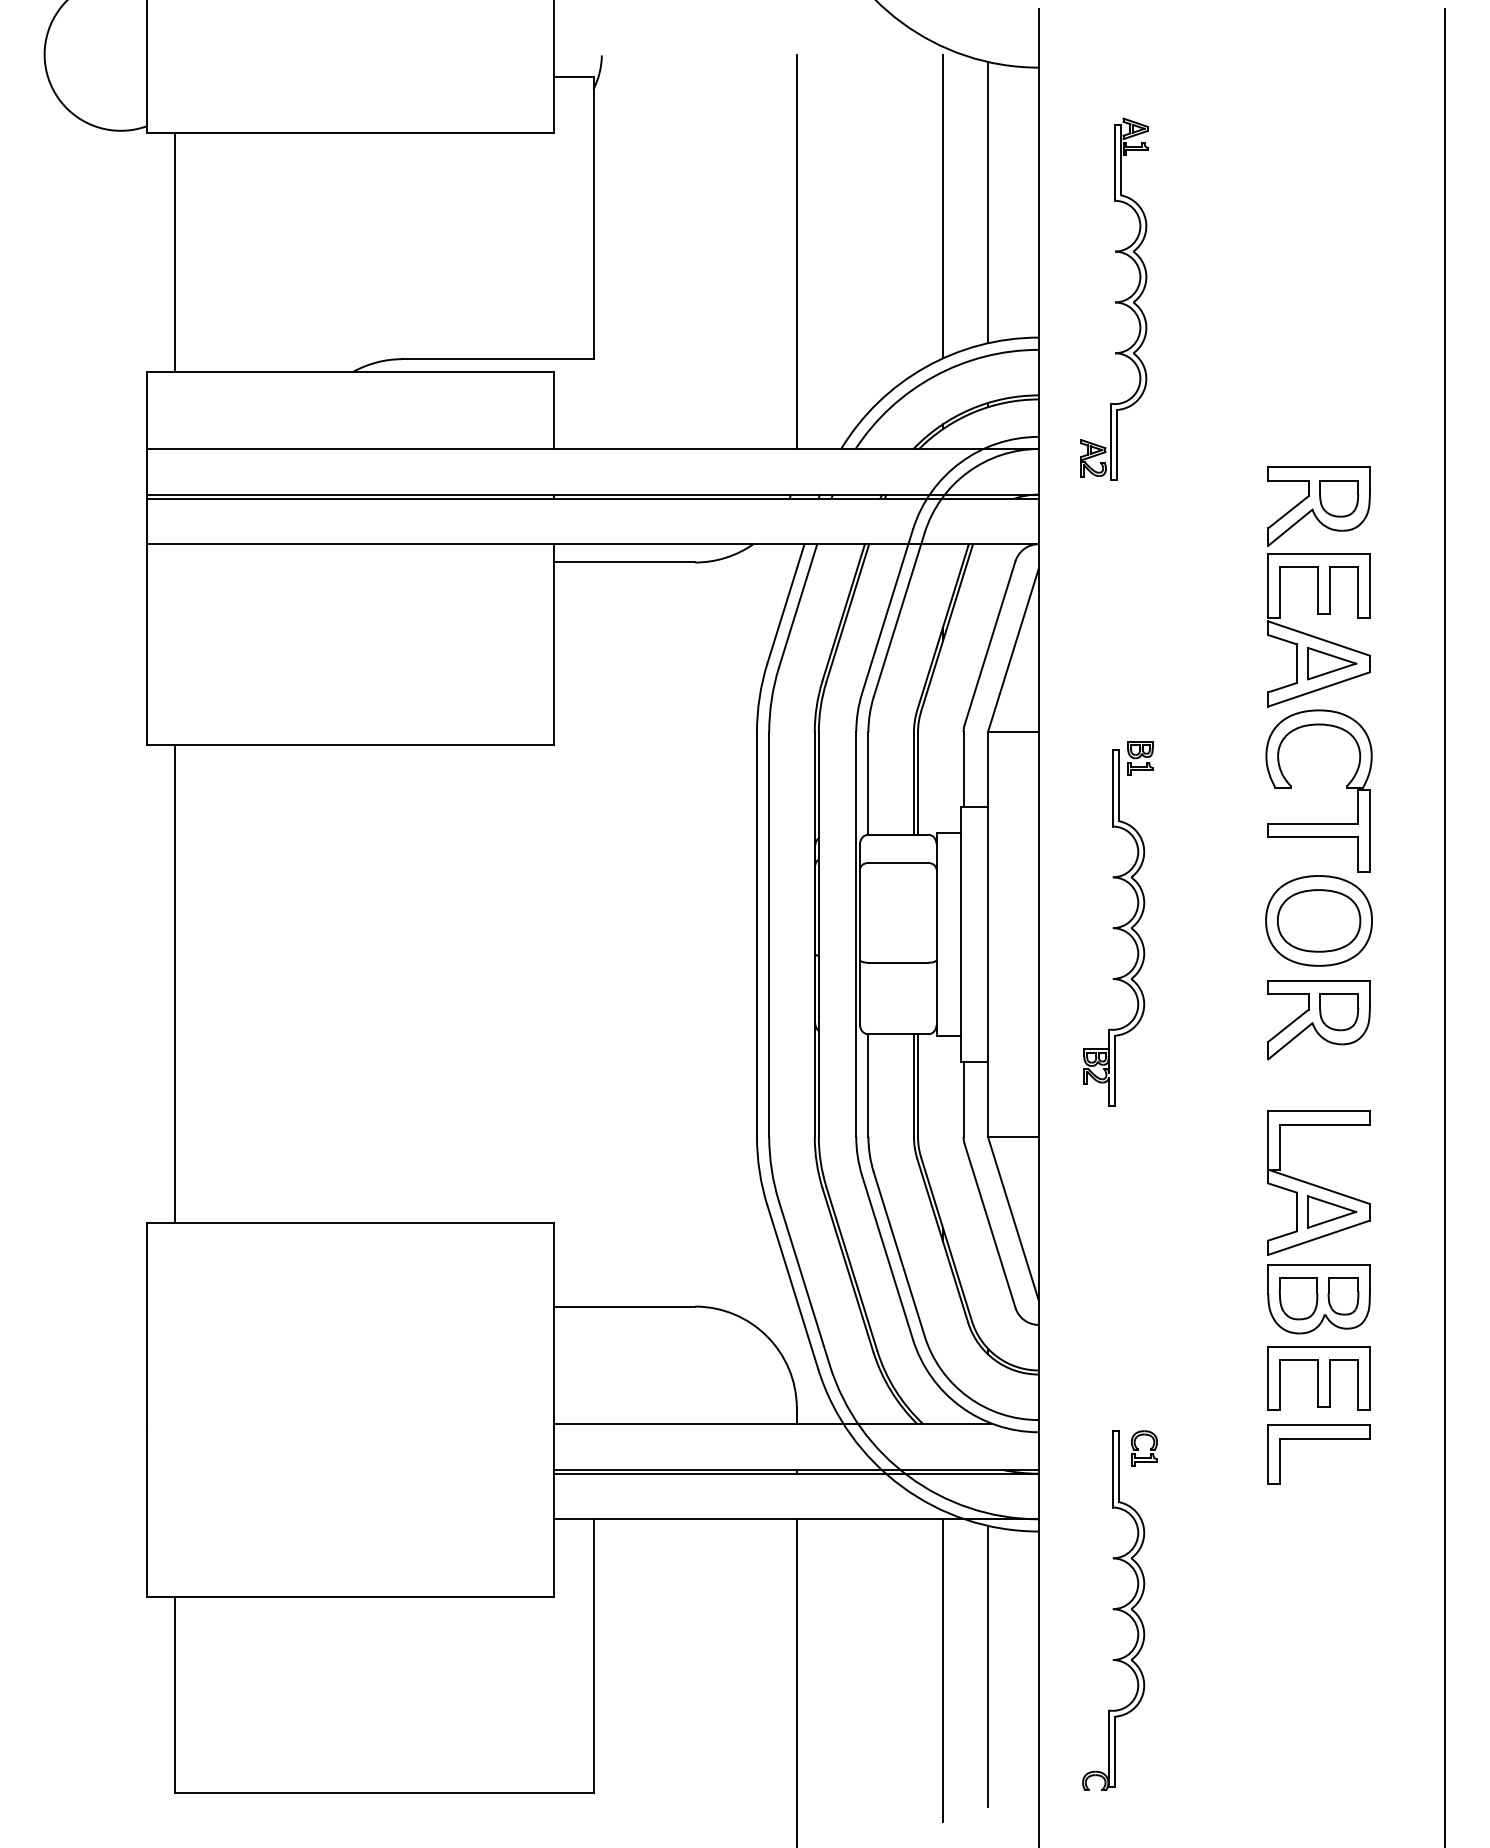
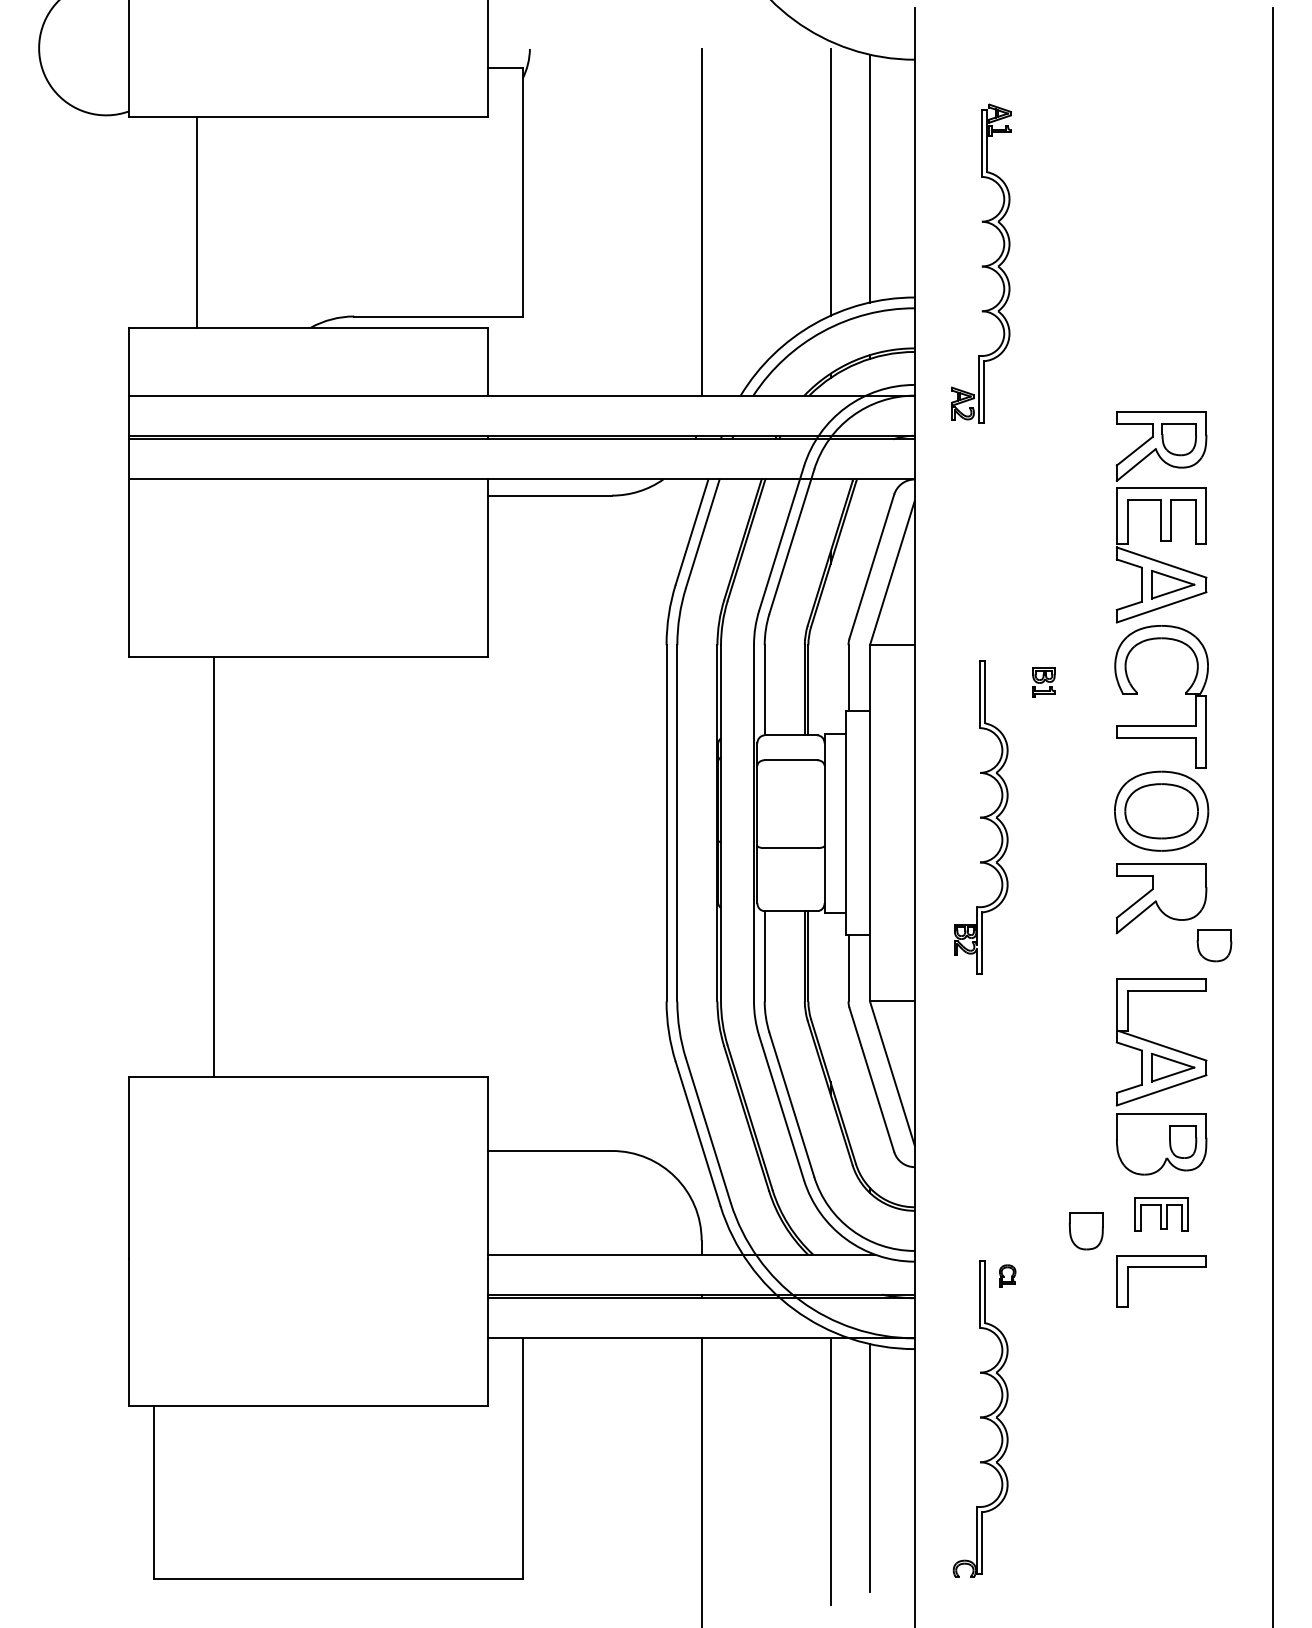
line: (174, 251) -> (196, 221), moved
part: (1140, 758) -> (1043, 683), moved
line: (174, 983) -> (214, 866), moved
part: (1339, 1012) -> (1214, 945), moved
part: (1298, 1298) -> (1086, 1231), moved
part: (1318, 1378) -> (1161, 1214), size x0.6
part: (1143, 1448) -> (1006, 1275), size x0.7

